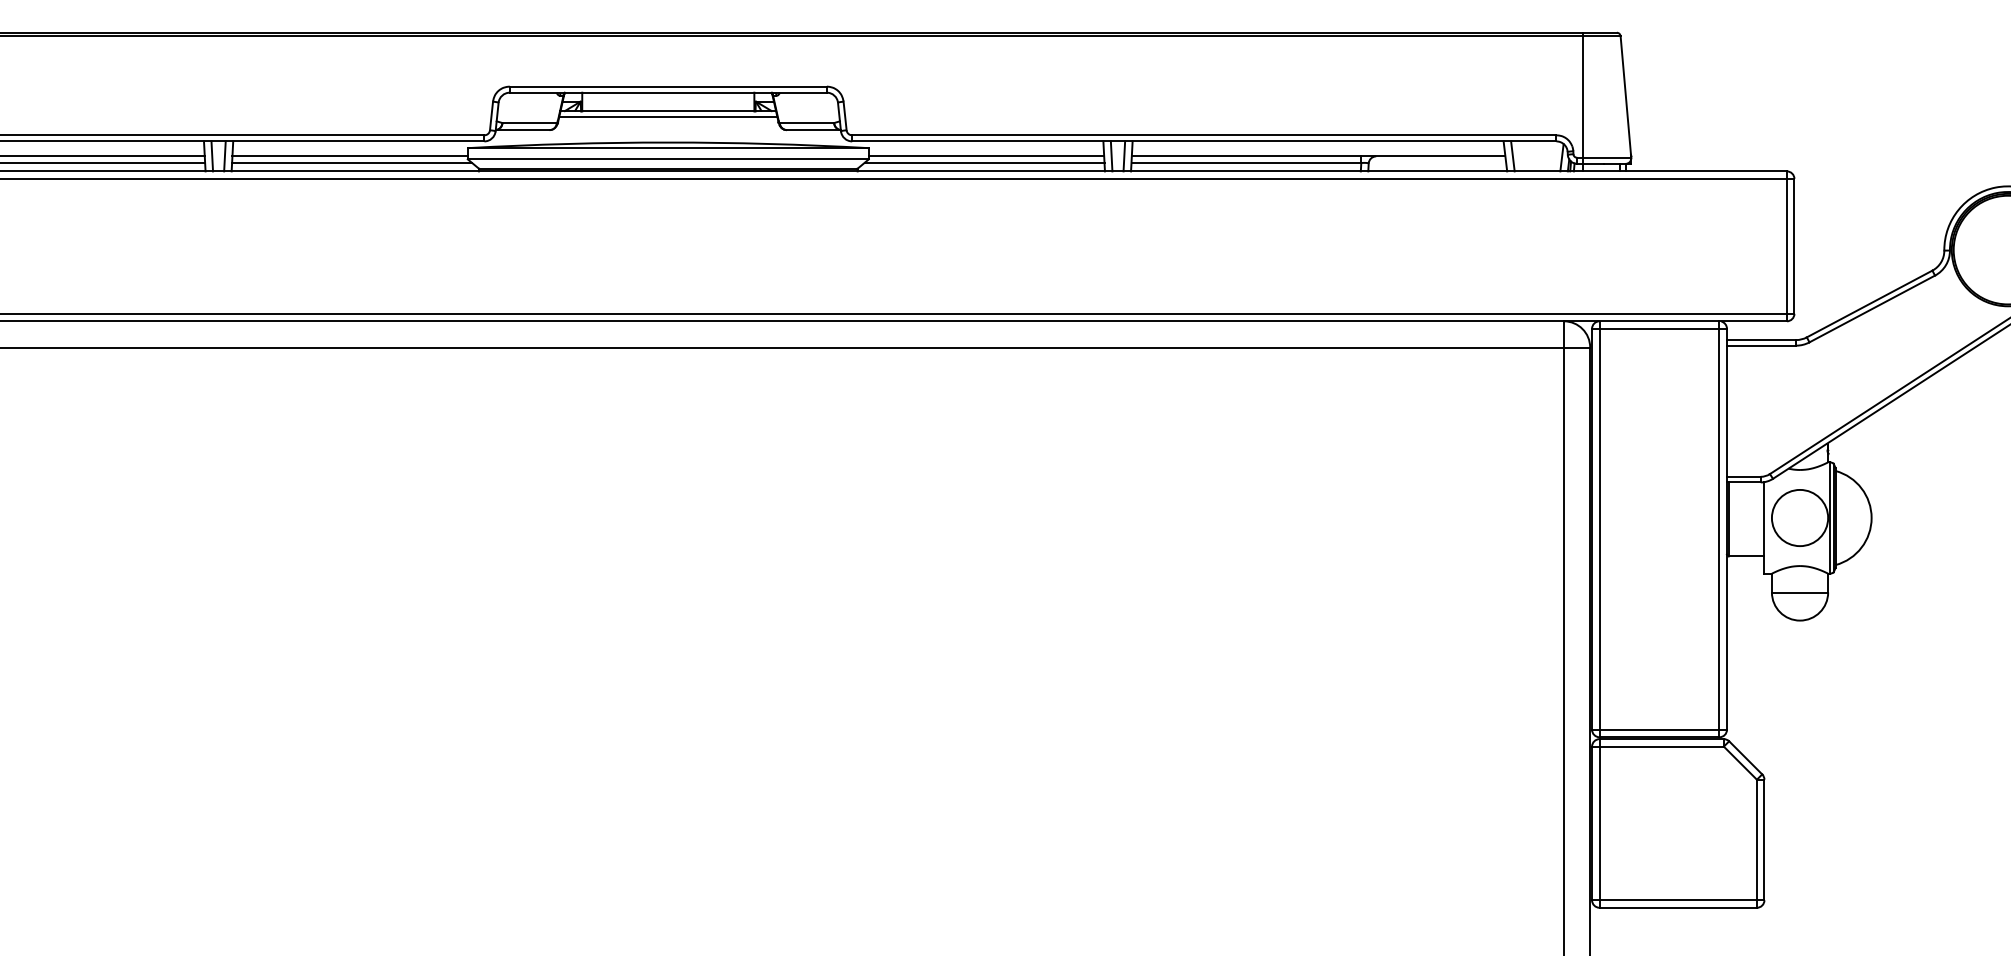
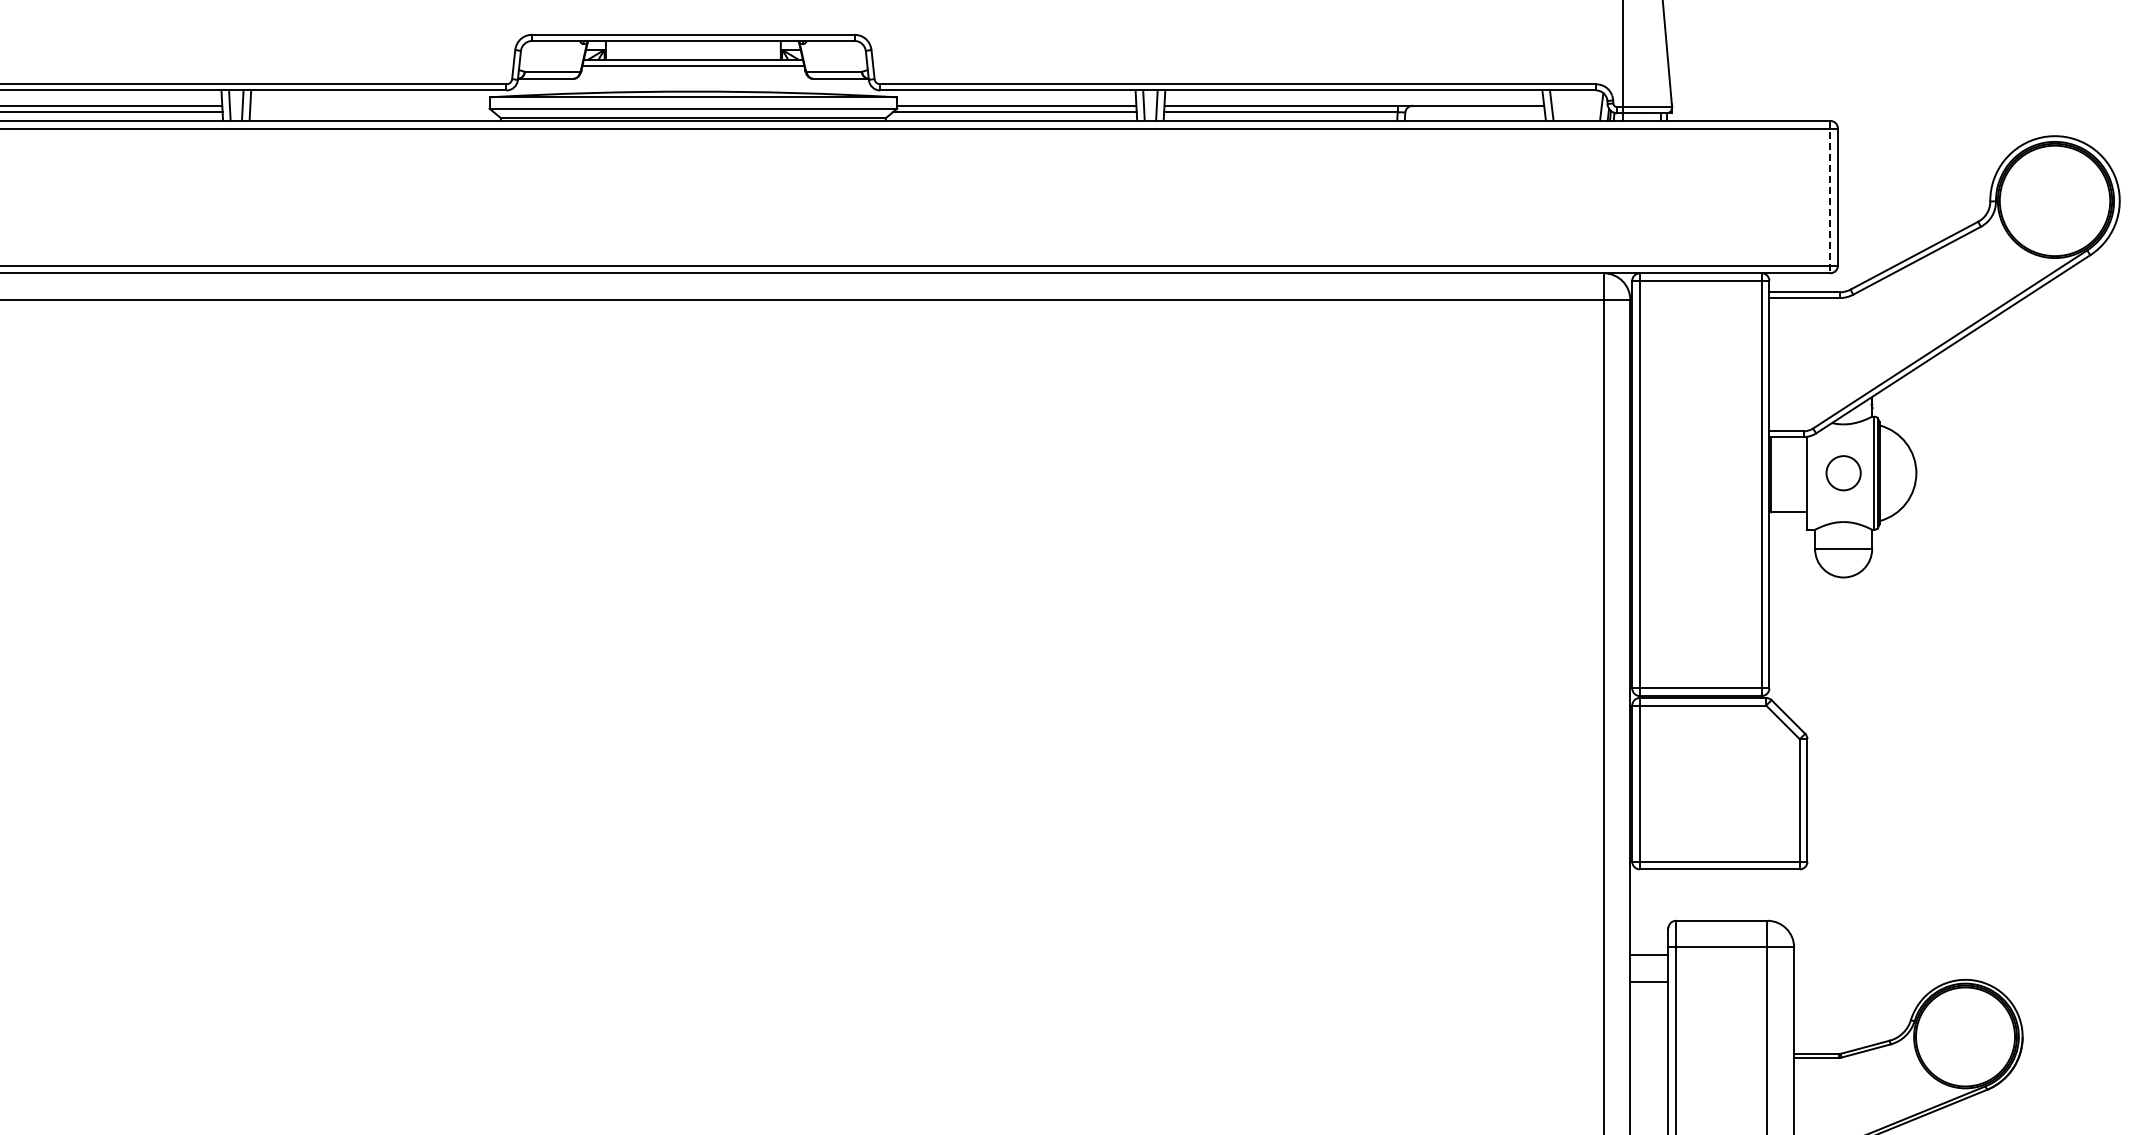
line: (349, 156) -> (369, 105), removed
line: (352, 163) -> (372, 112), removed
line: (1787, 246) -> (1830, 197), solid -> dashed
circle: (1799, 517) -> (1843, 472), size x0.6

